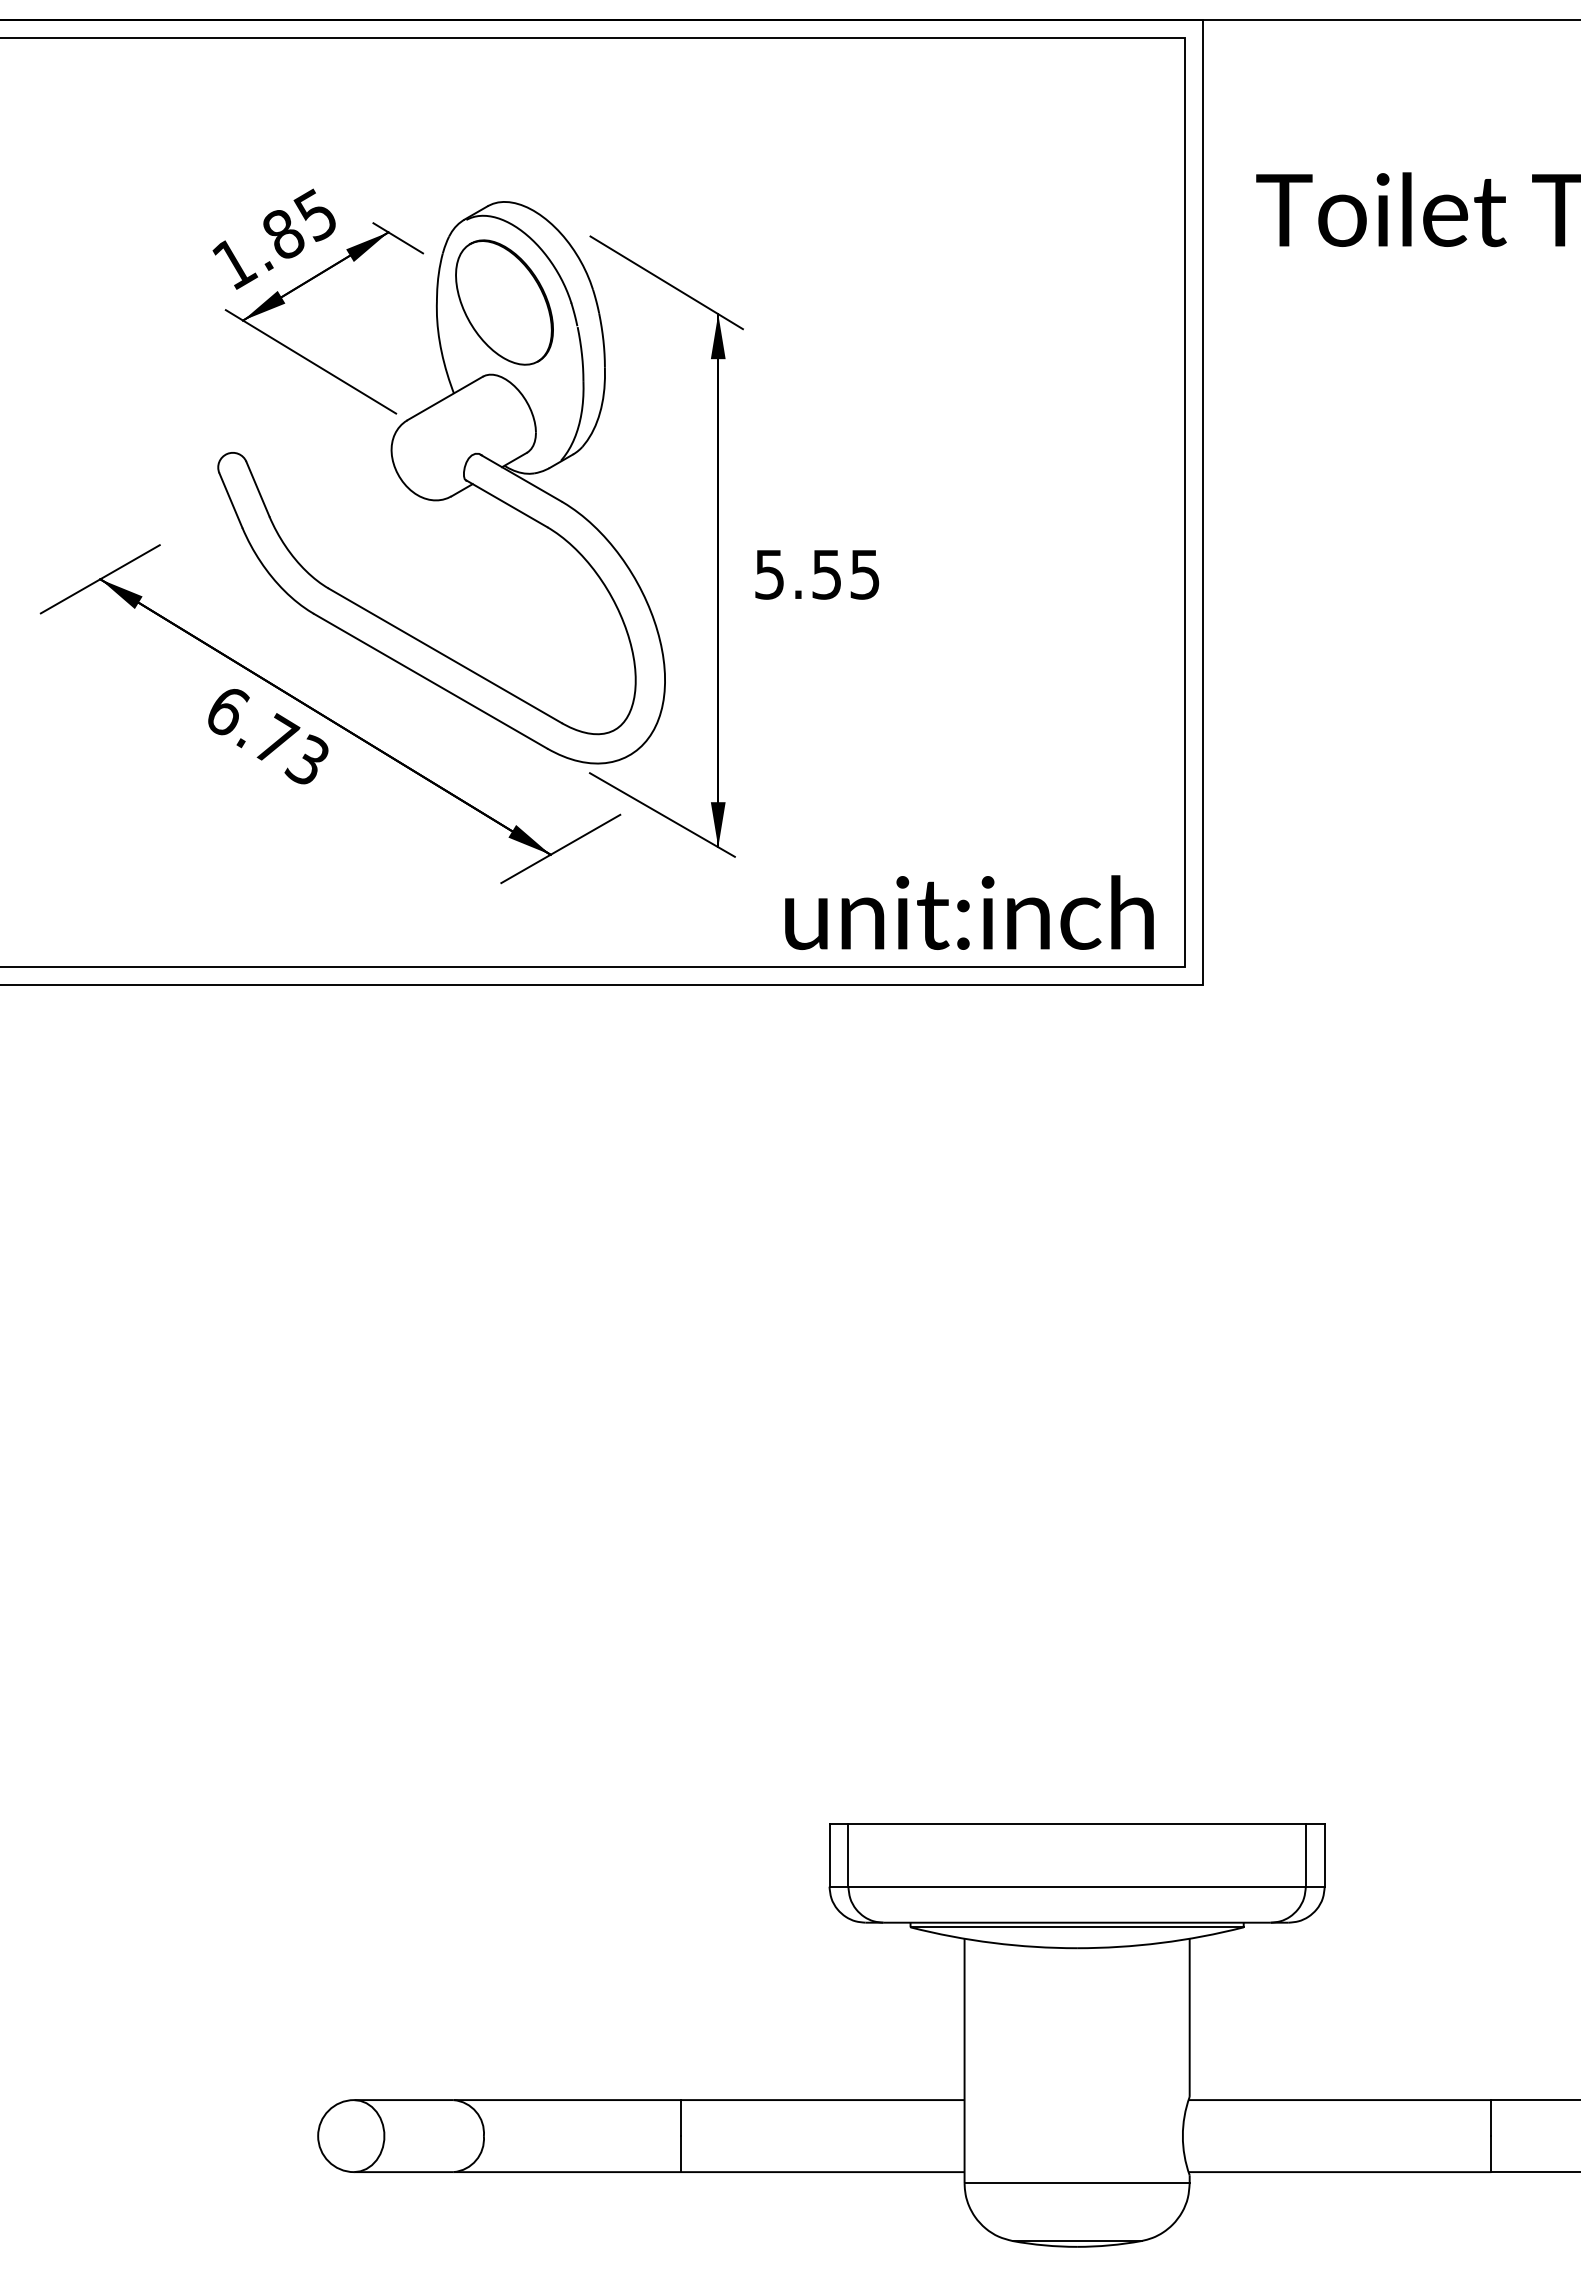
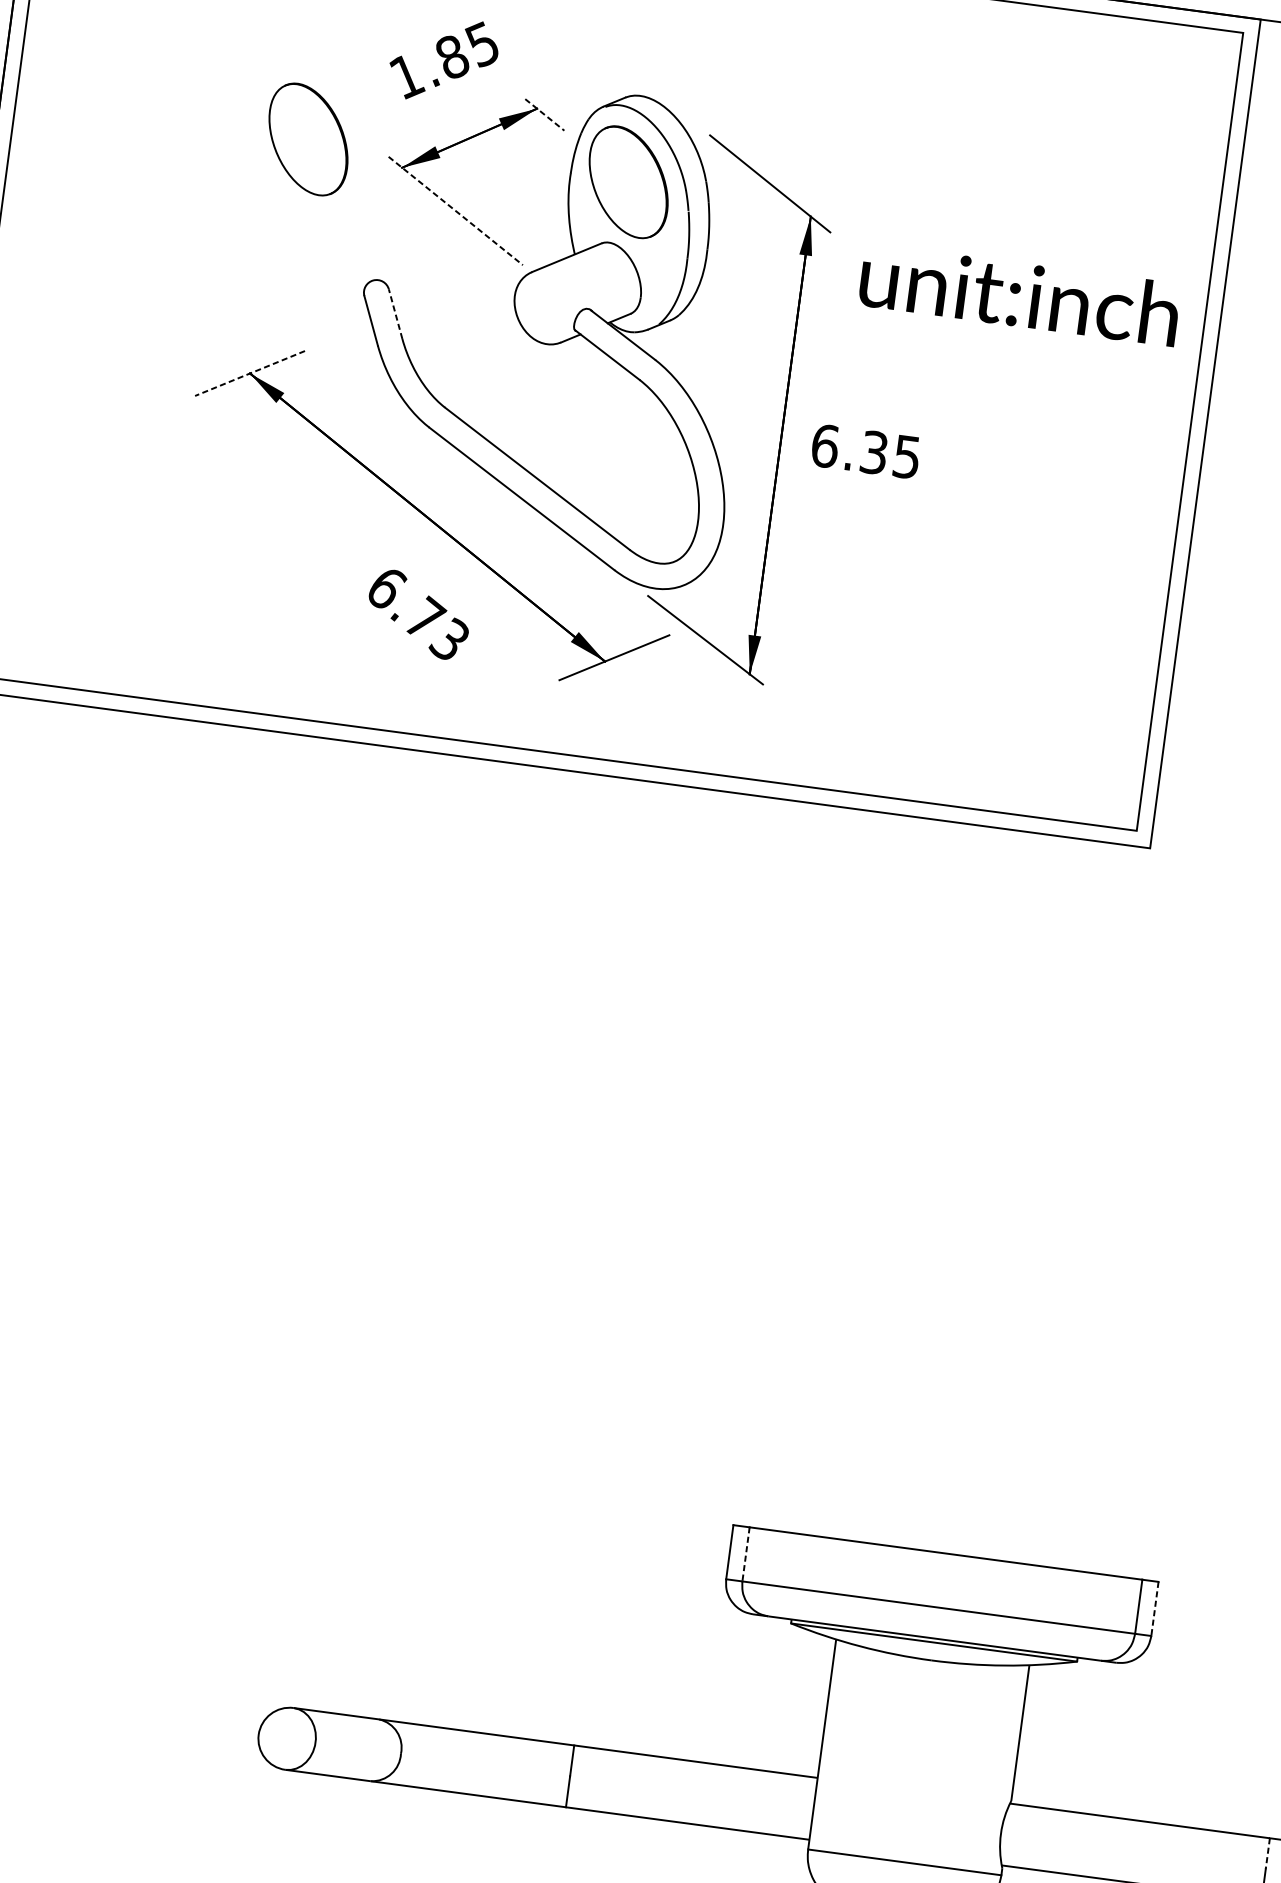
text: (273, 238) -> (443, 59), moved
line: (398, 238) -> (545, 115), solid -> dashed
part: (131, 302) -> (308, 139), added
line: (311, 361) -> (456, 210), solid -> dashed
line: (257, 489) -> (395, 314), solid -> dashed
text: (798, 574) -> (849, 449), 5.55 -> 6.35
line: (100, 579) -> (250, 373), solid -> dashed
text: (268, 736) -> (418, 614), moved
text: (969, 912) -> (1019, 294), moved
line: (848, 1855) -> (746, 1554), solid -> dashed
line: (1324, 1855) -> (1154, 1609), solid -> dashed
line: (1491, 2118) -> (1267, 1854), solid -> dashed

